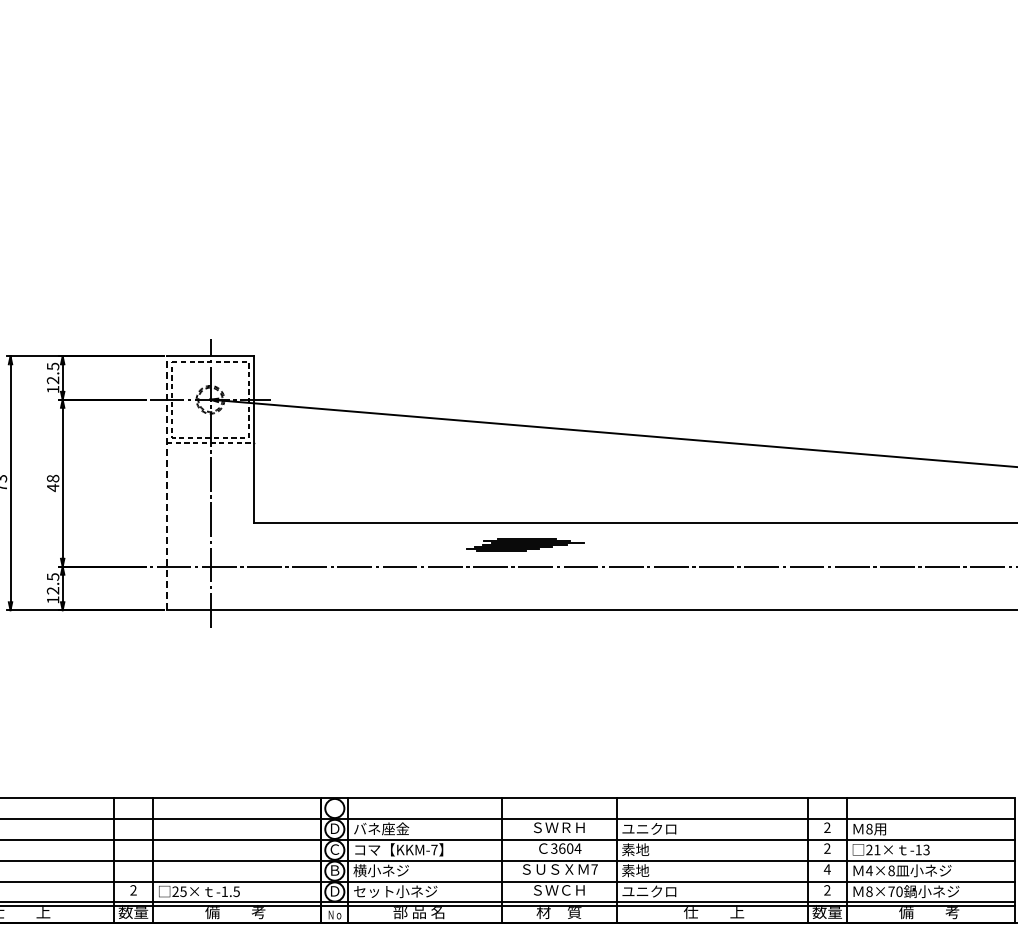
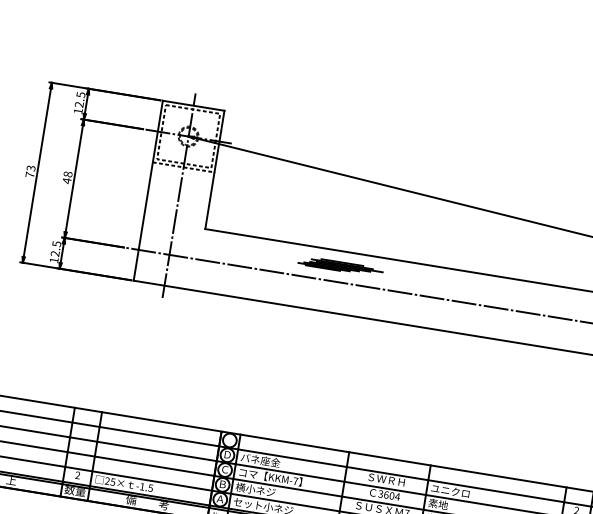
line: (167, 483) -> (148, 190), dashed -> solid
part: (525, 544) -> (340, 266), moved
text: (334, 891) -> (220, 499), Ｄ -> Ａ

